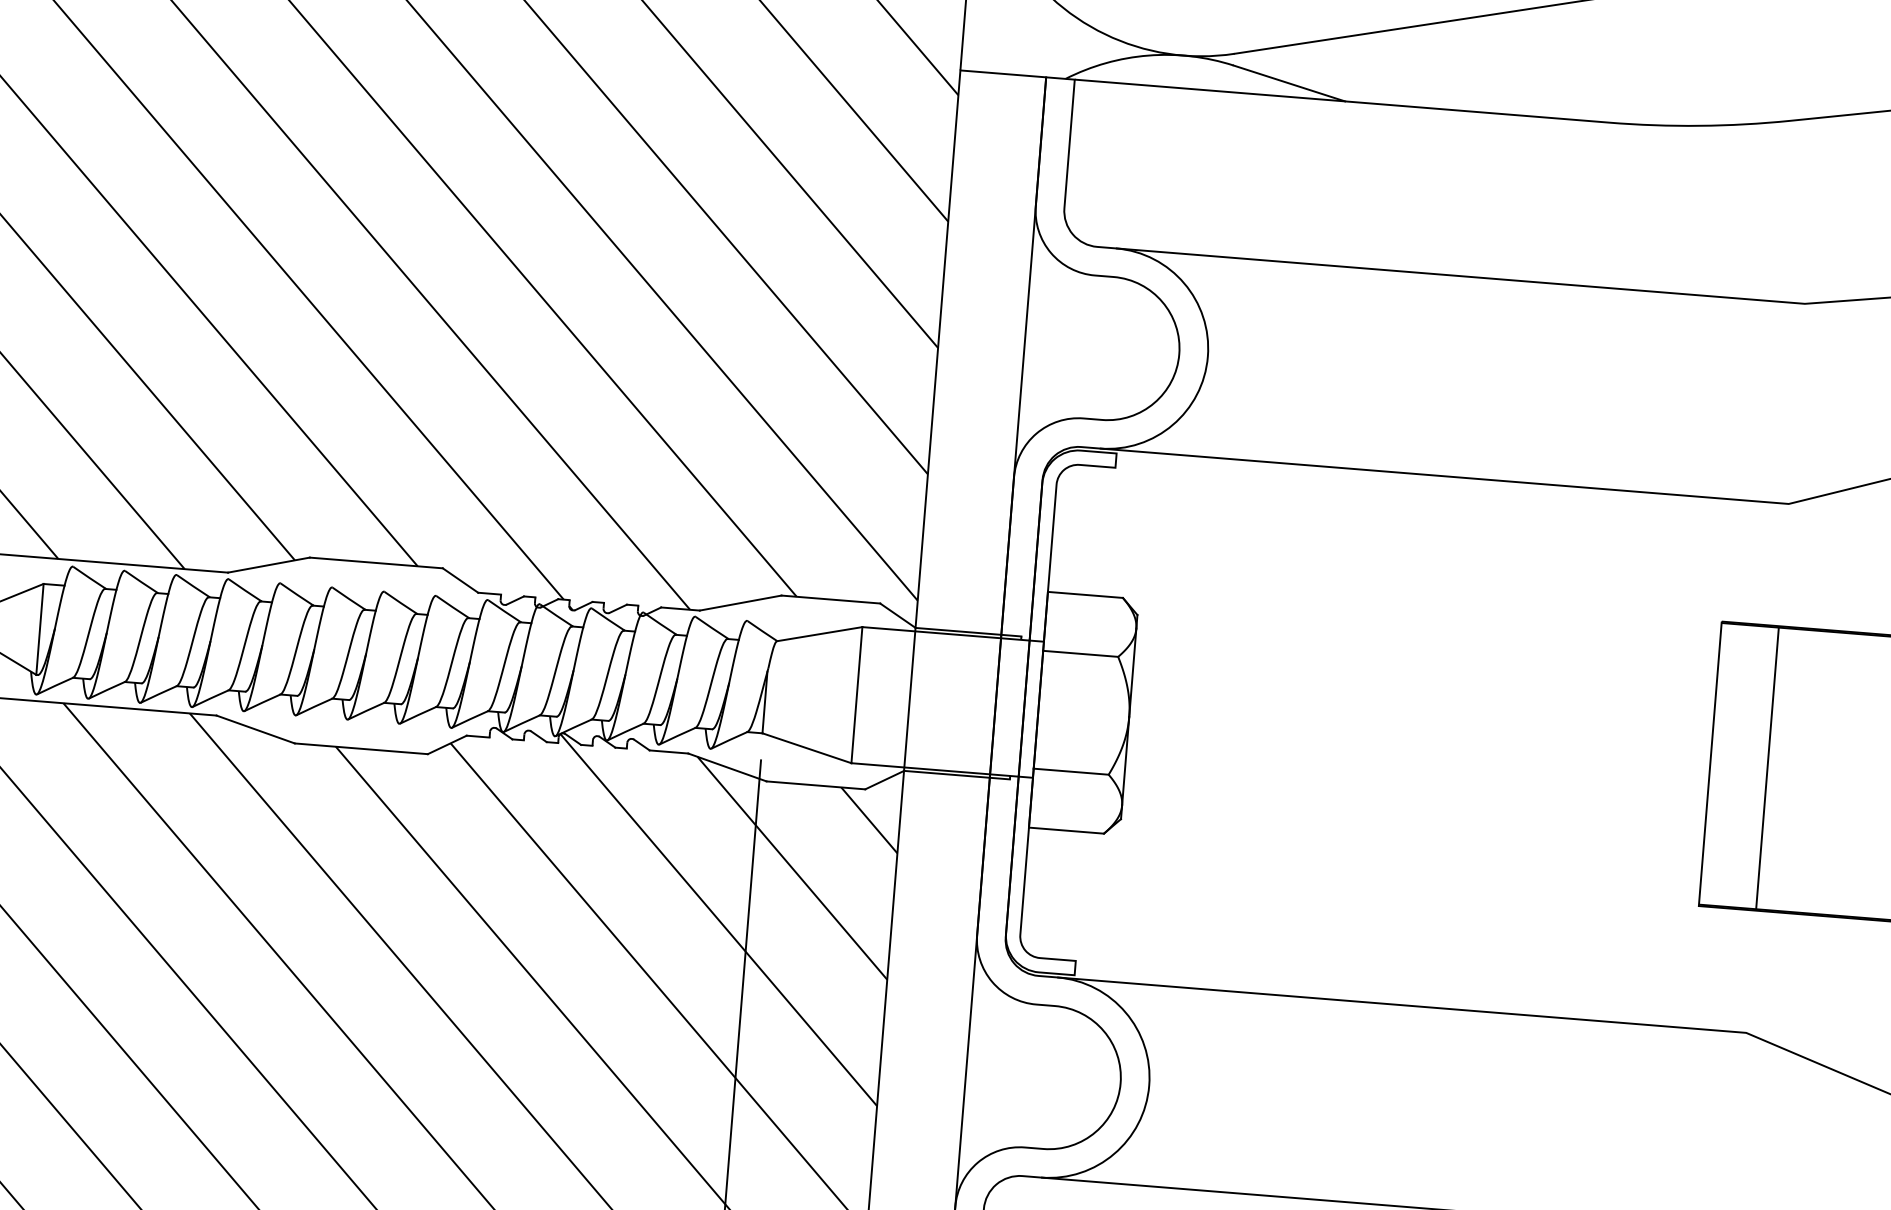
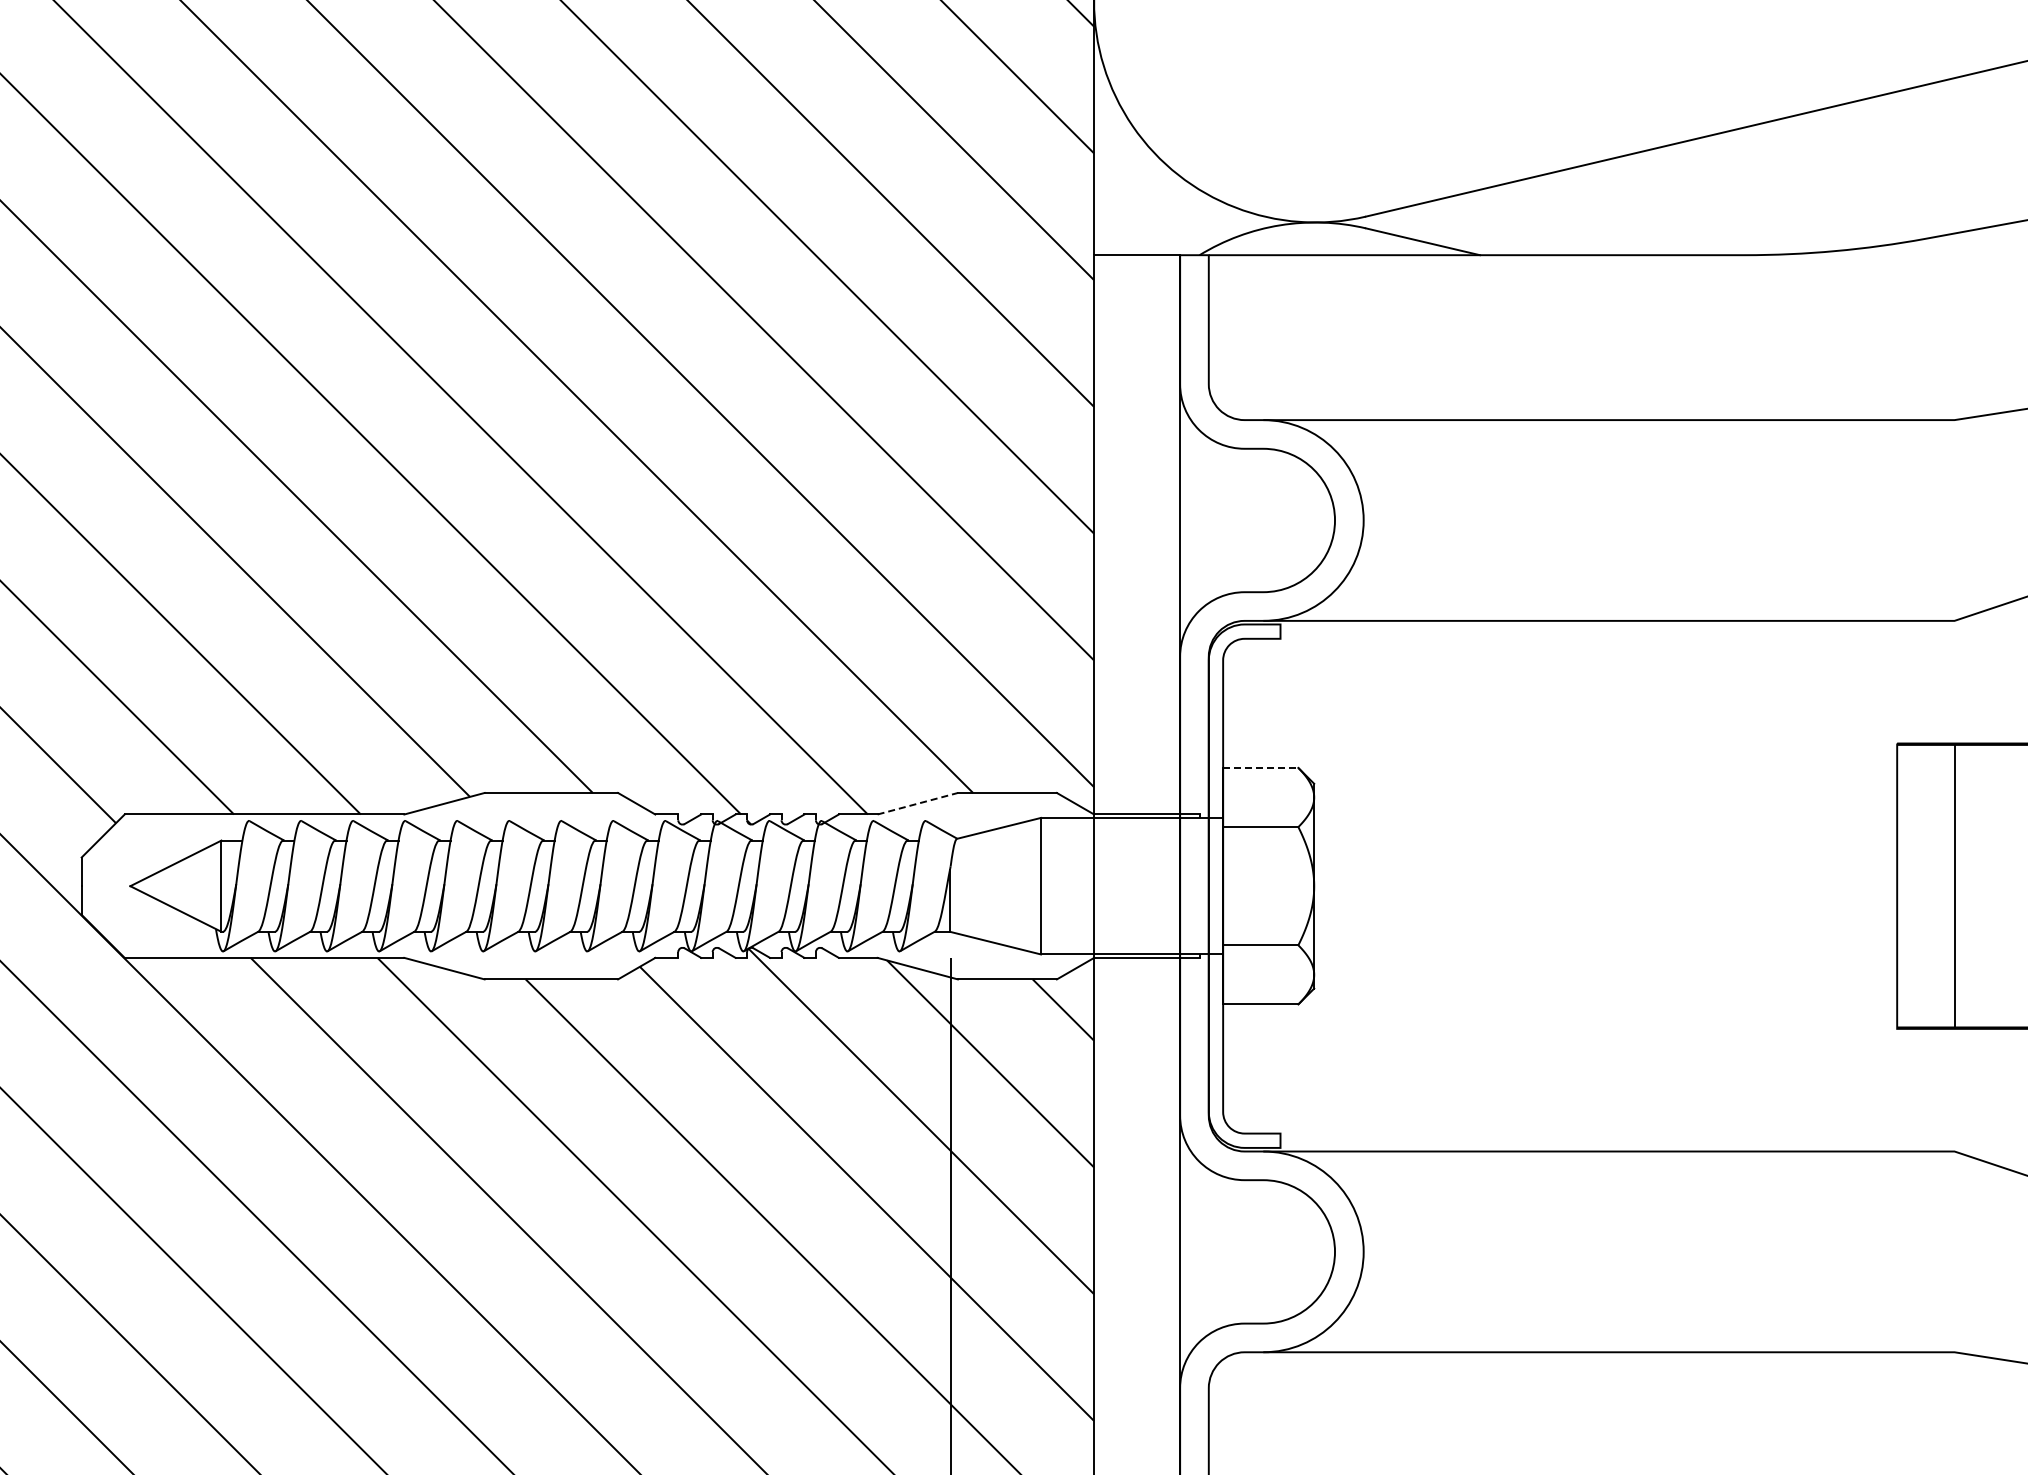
line: (1085, 594) -> (1260, 767), solid -> dashed
line: (740, 602) -> (917, 803), solid -> dashed

